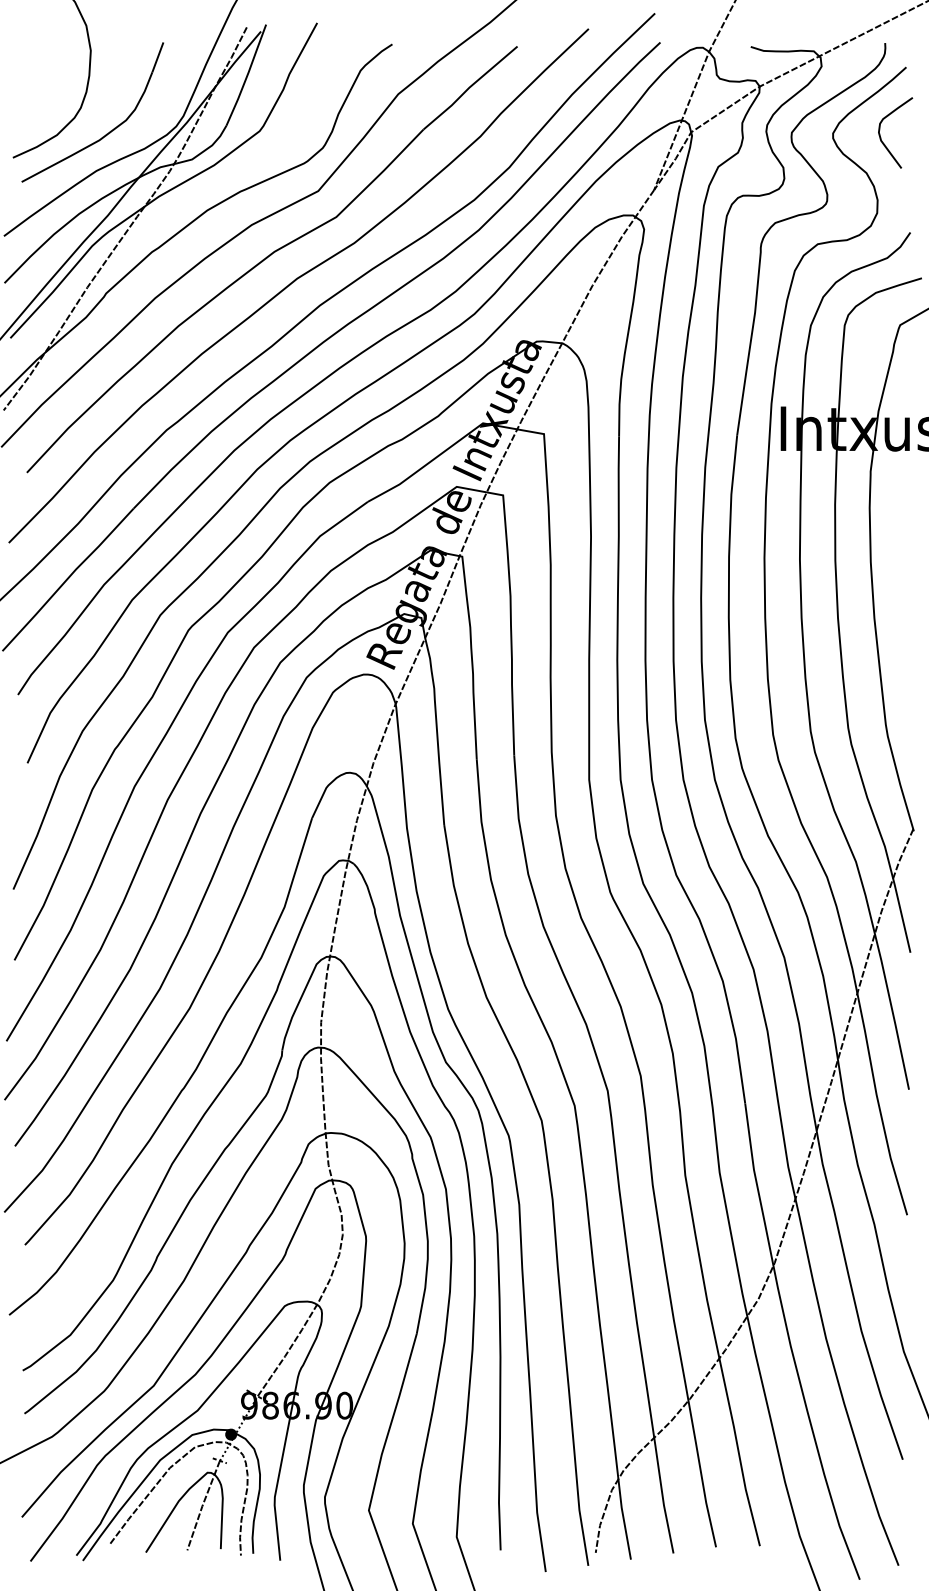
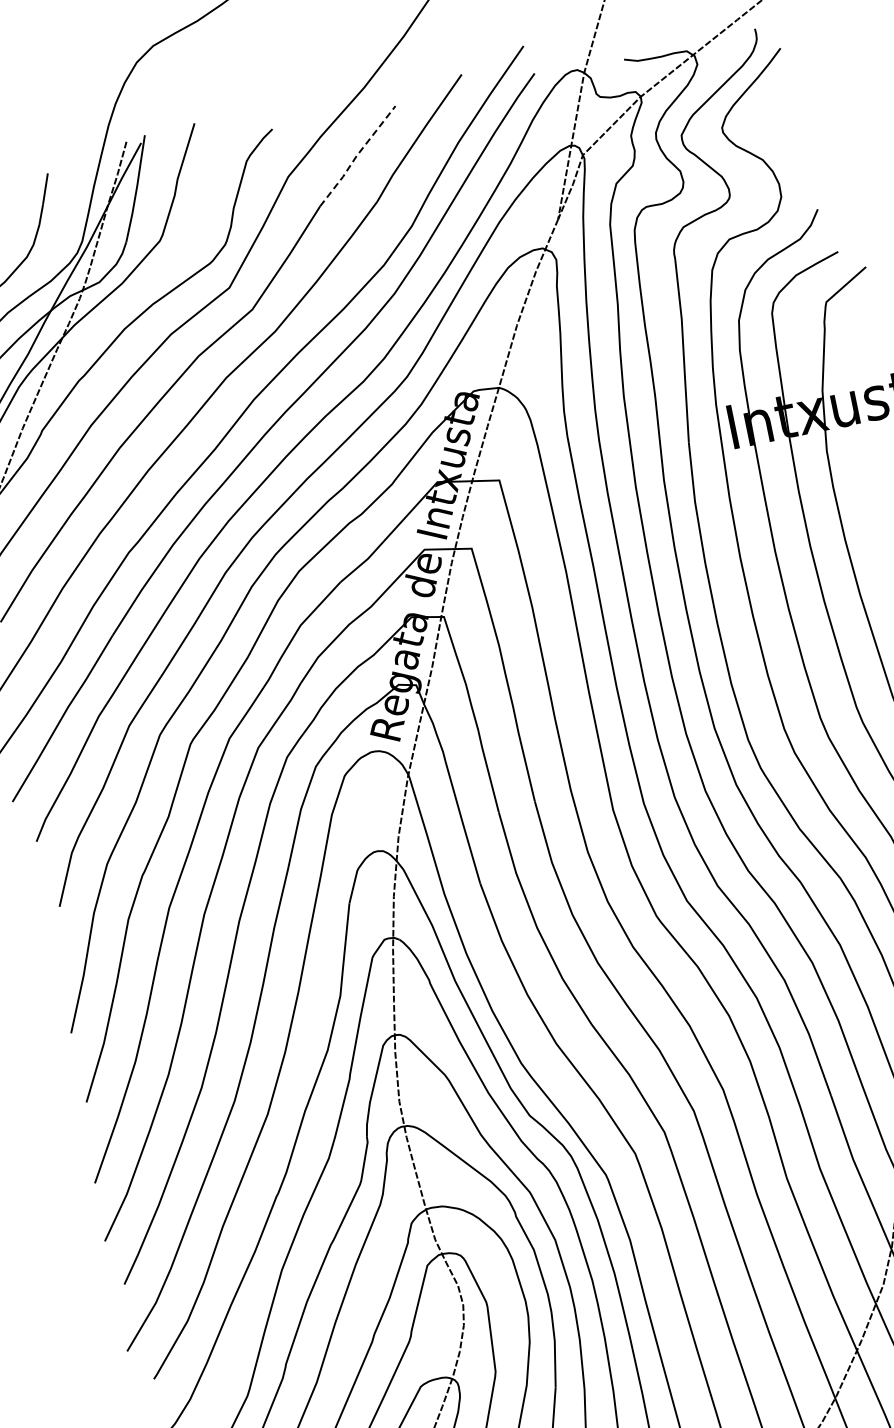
line: (469, 87) -> (356, 155), solid -> dashed
curve: (881, 137) -> (770, 122), removed

